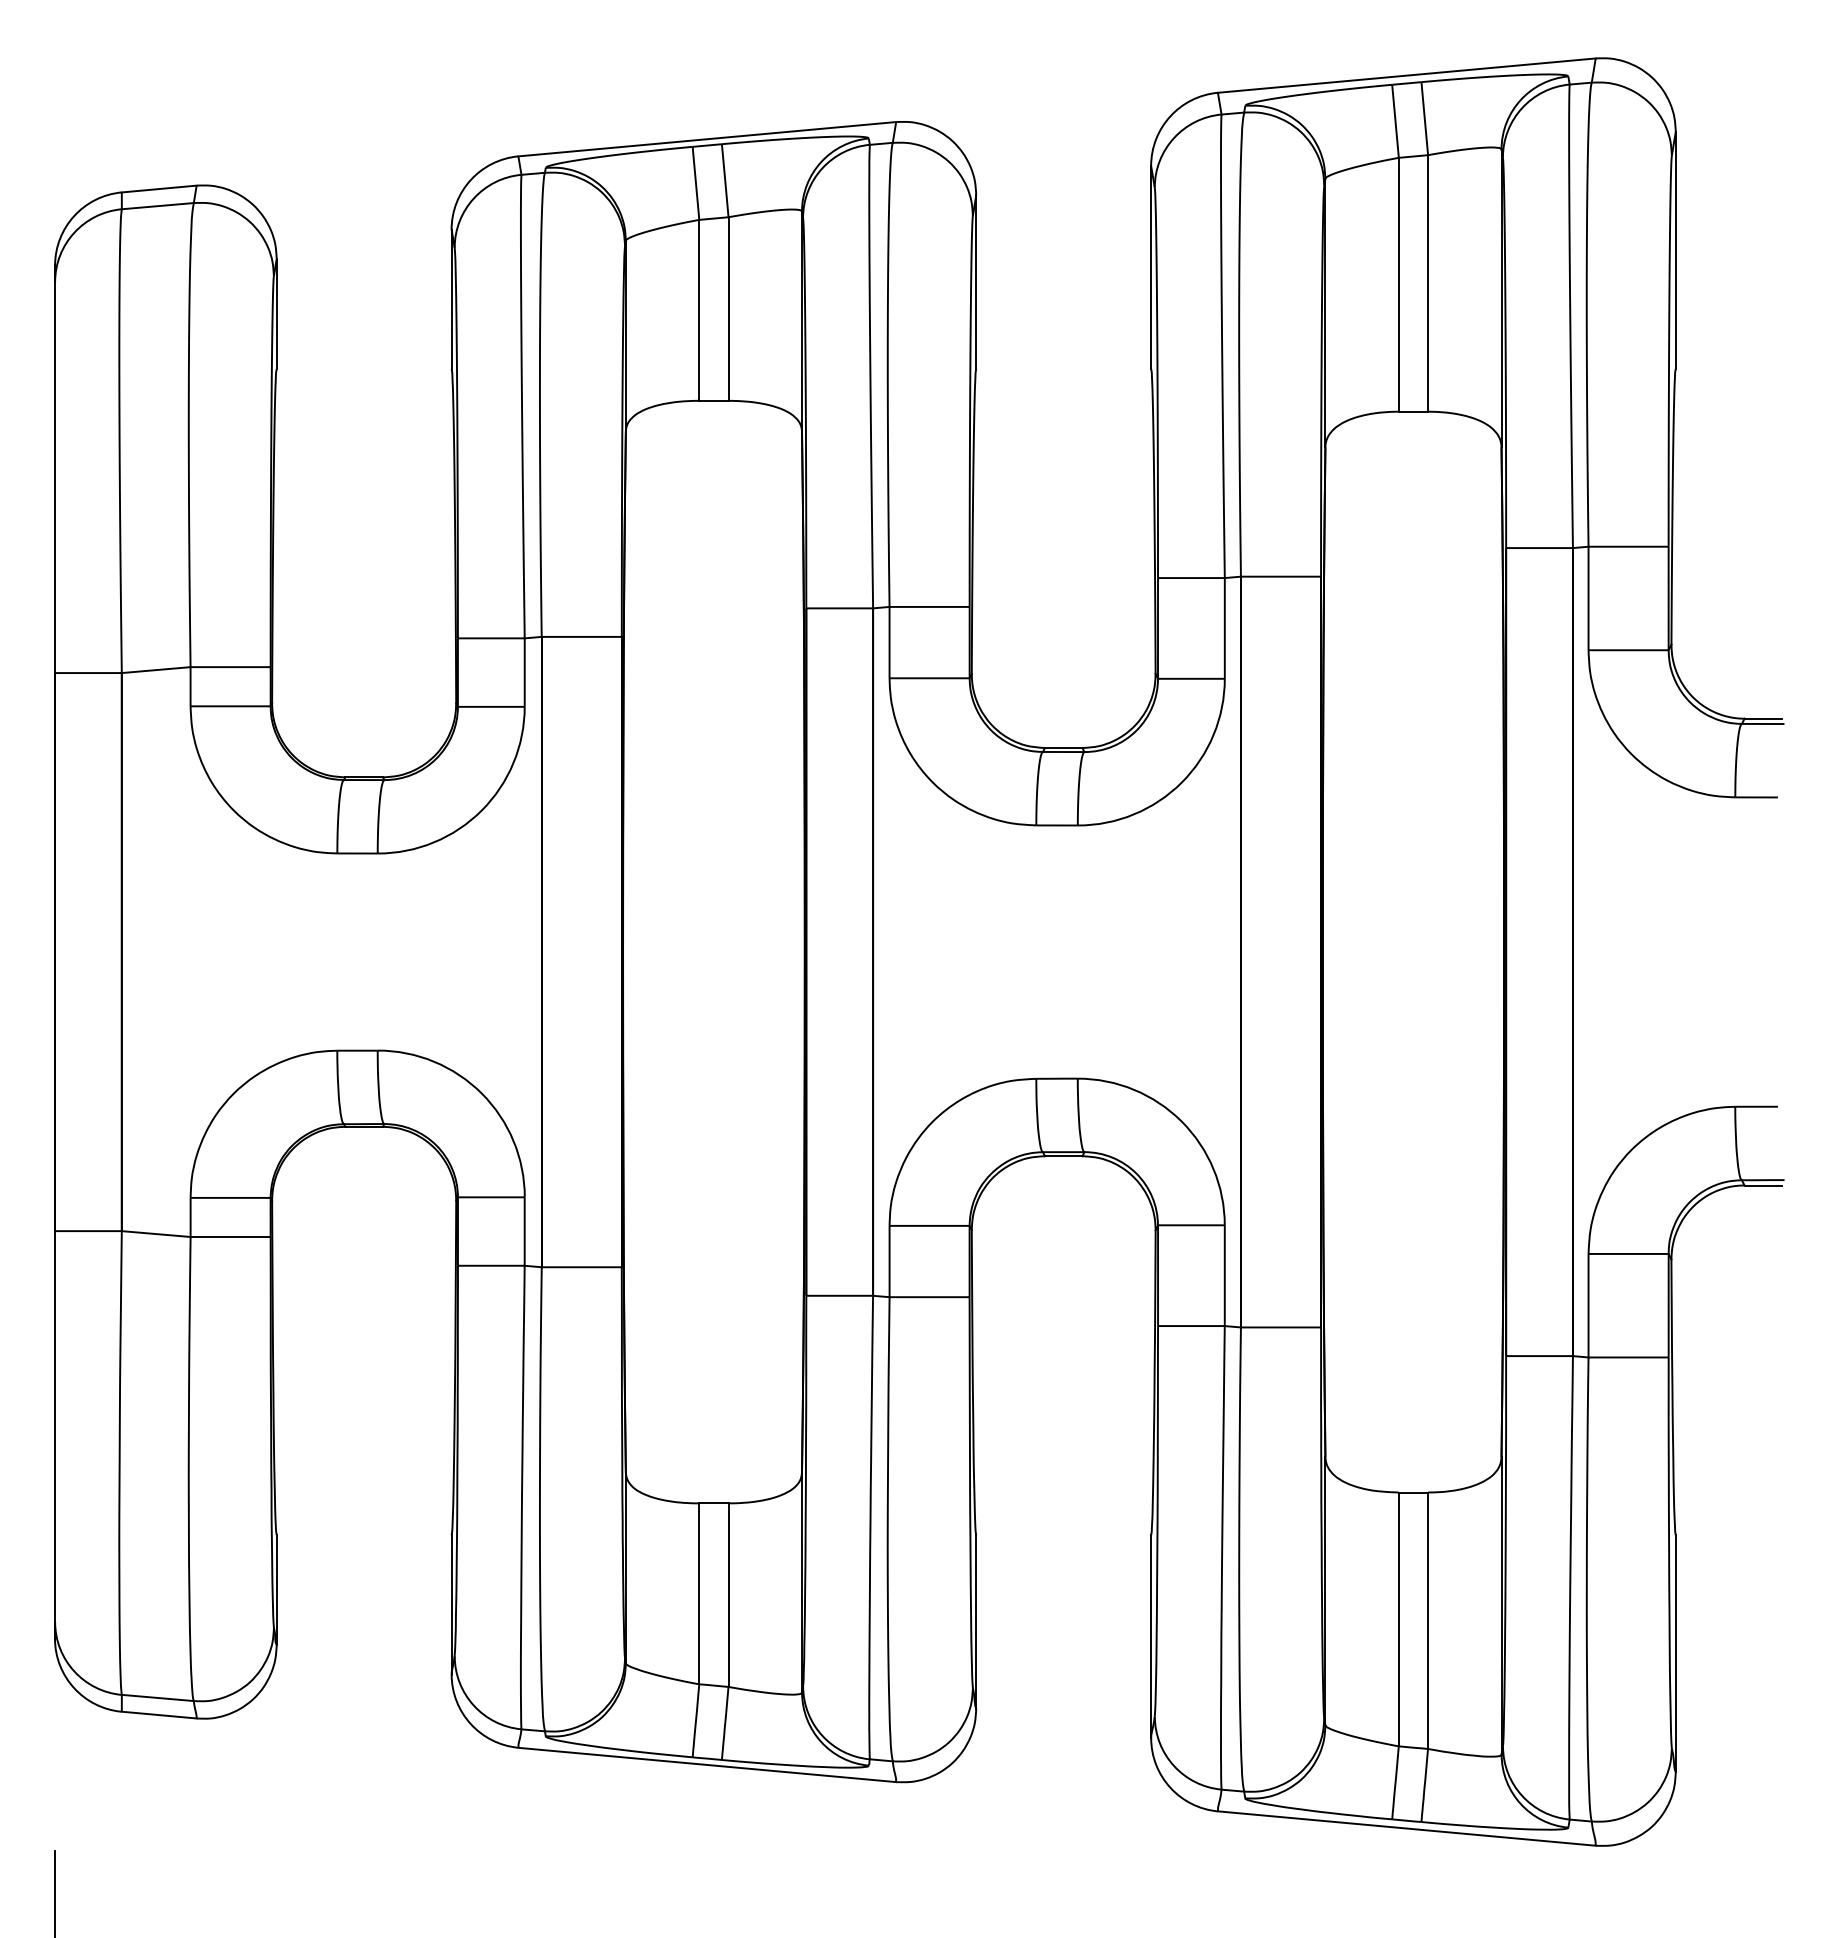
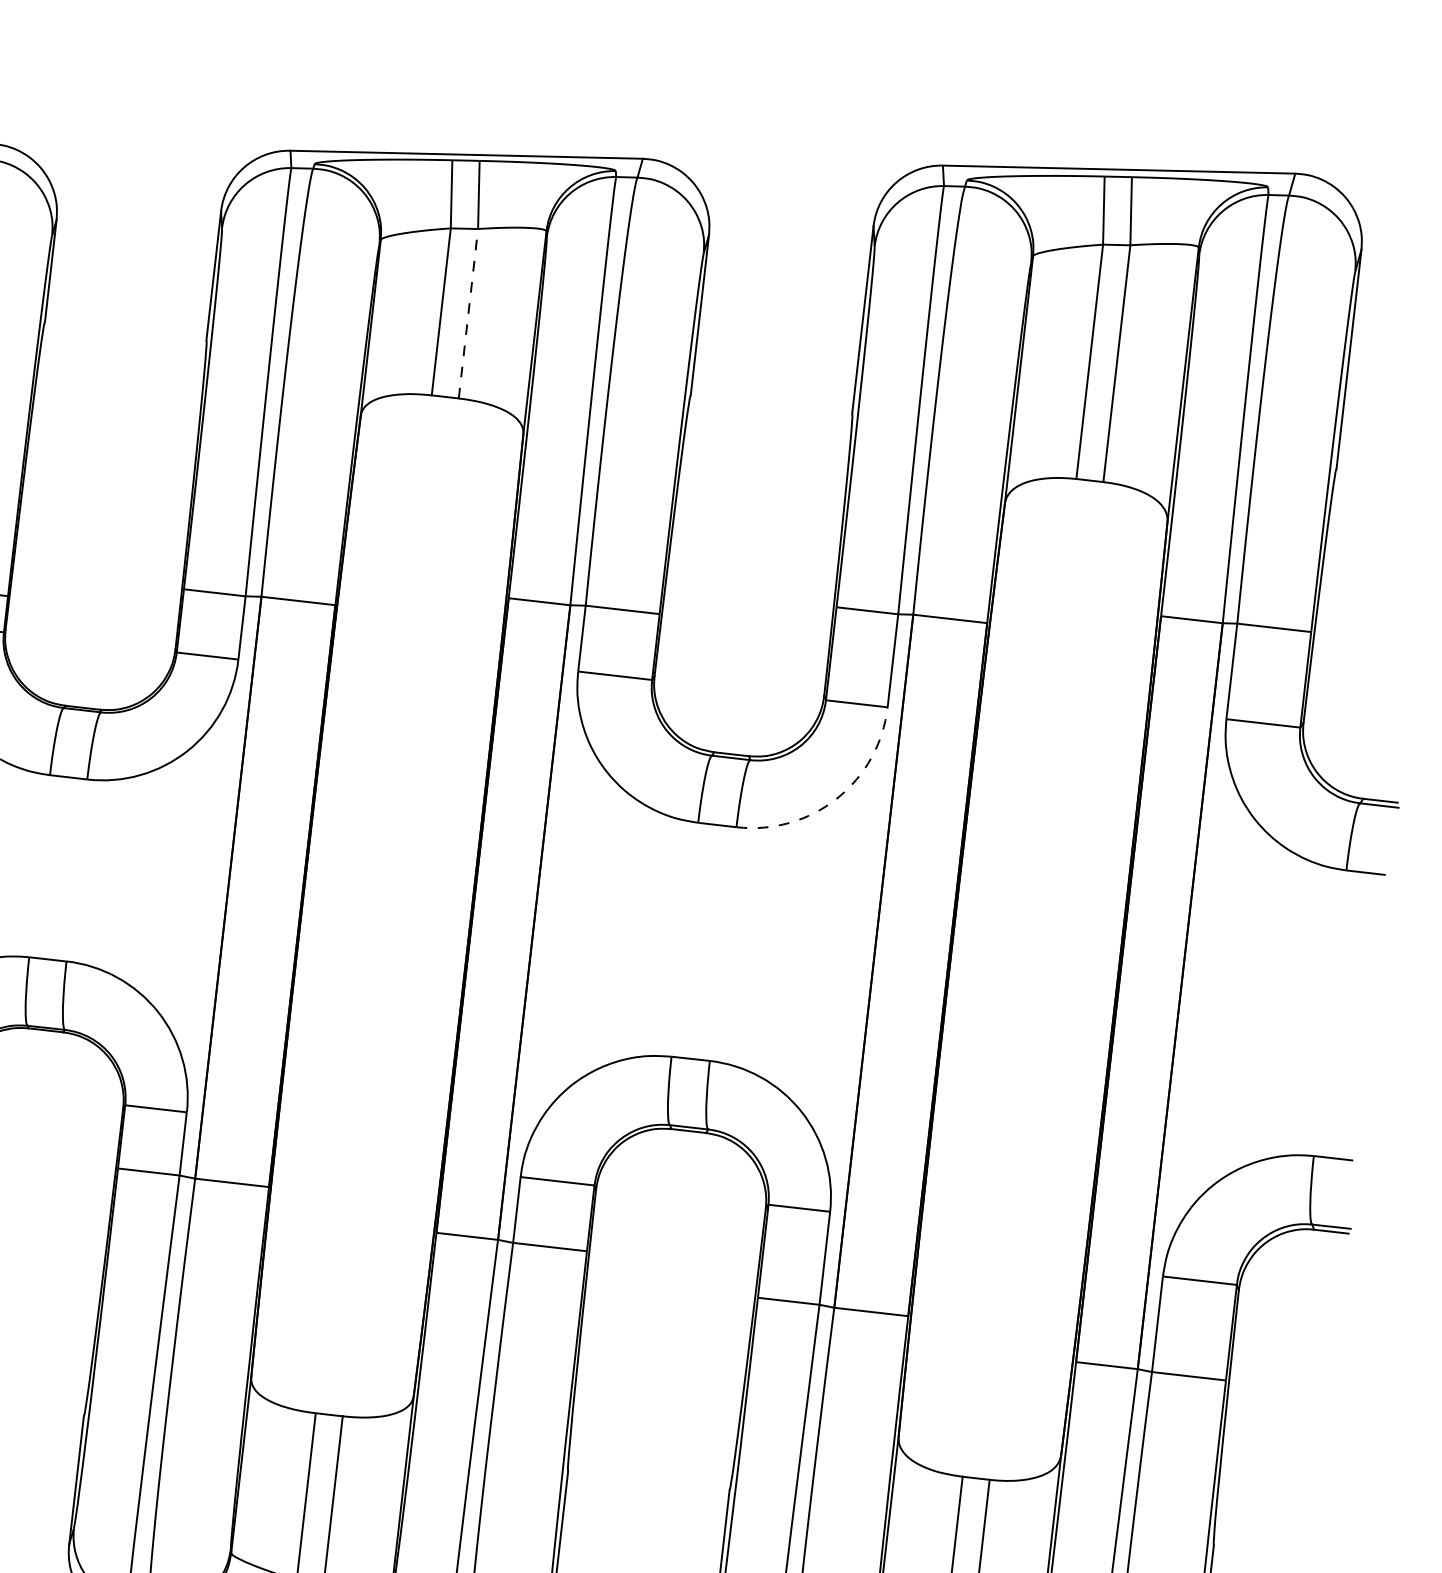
line: (728, 309) -> (468, 314), solid -> dashed
arc: (1181, 782) -> (836, 798), solid -> dashed

